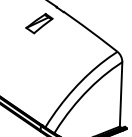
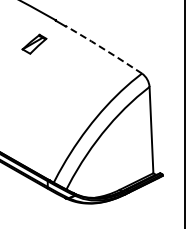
part: (39, 22) -> (34, 43), size x0.7
line: (91, 31) -> (104, 49), solid -> dashed

